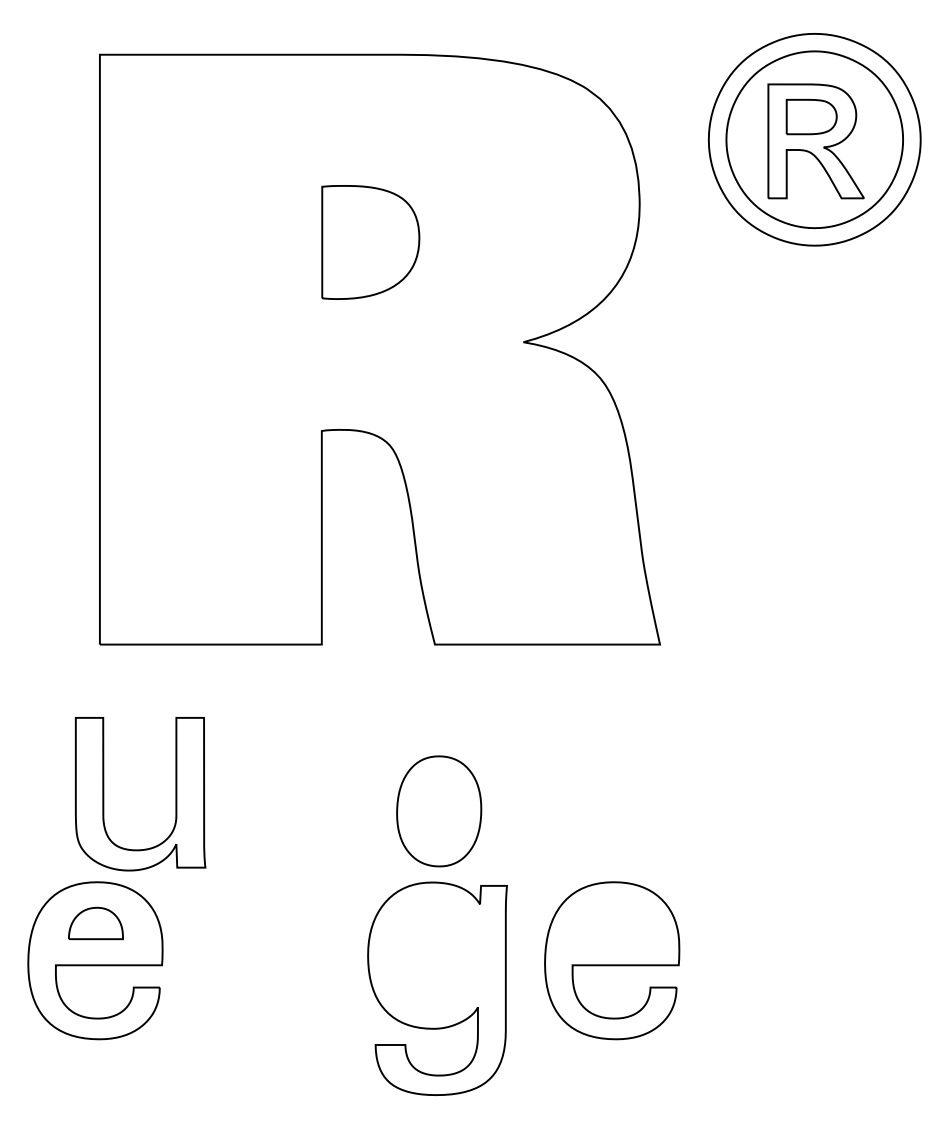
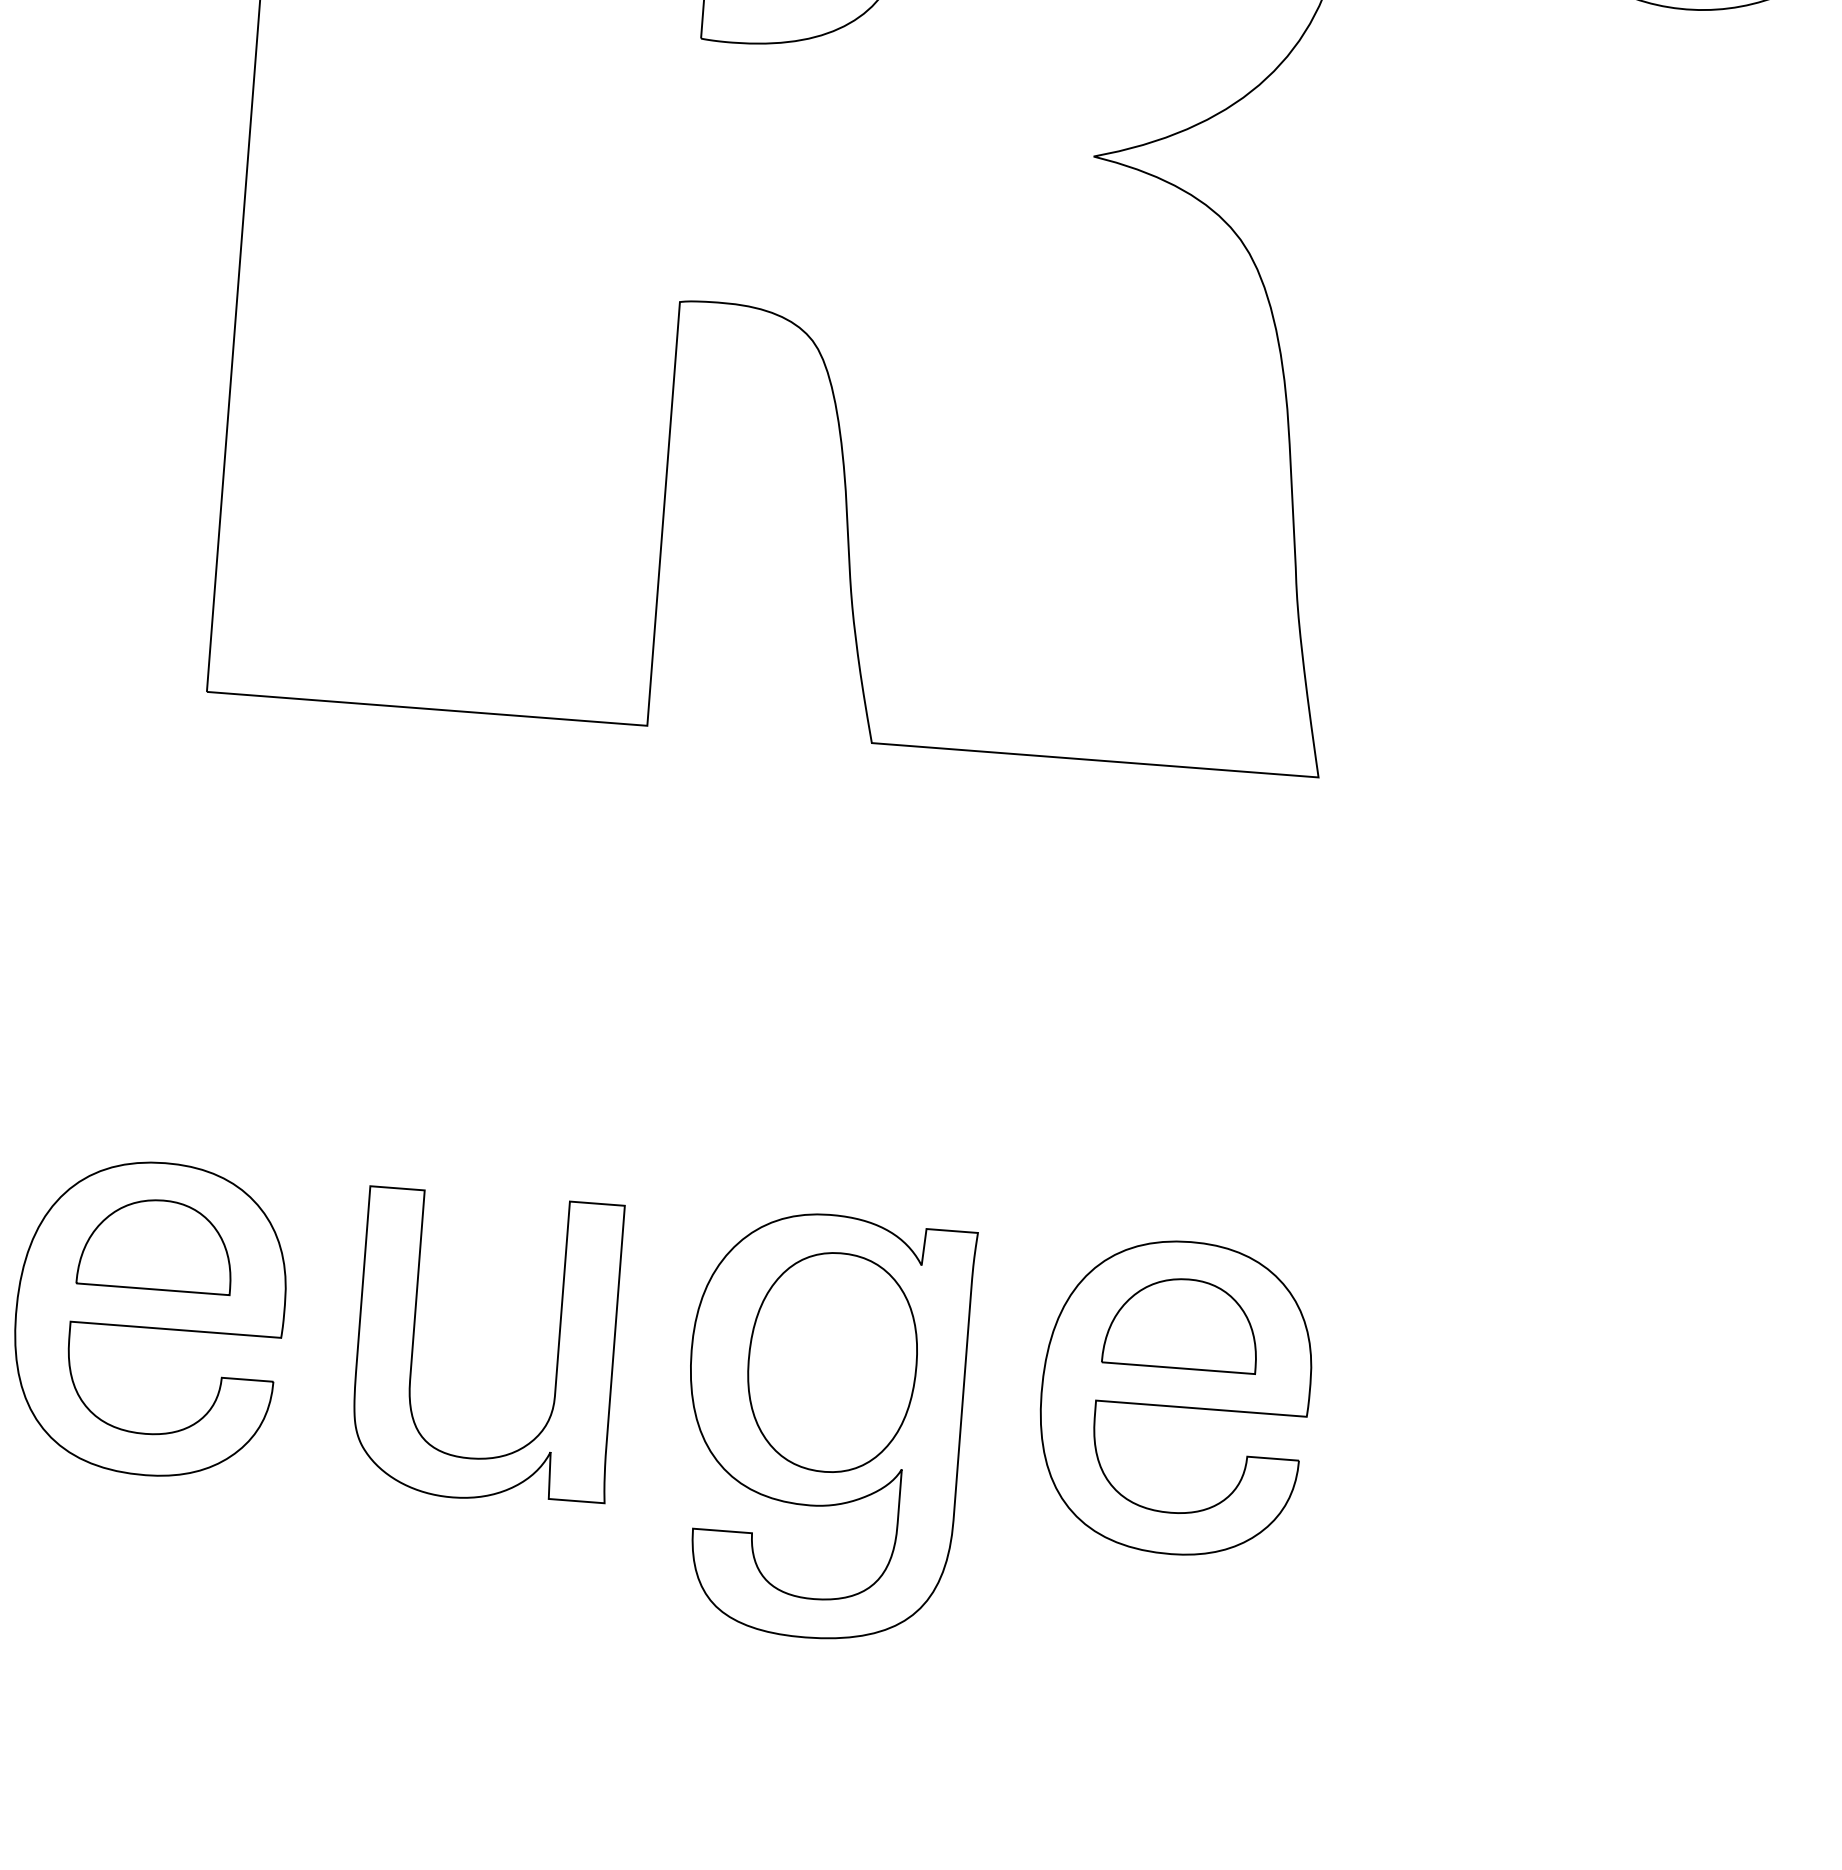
part: (175, 794) -> (556, 1353), moved
part: (439, 811) -> (833, 1362), moved
part: (95, 923) -> (155, 1244), size x1.43
part: (612, 923) -> (1181, 1323), added

